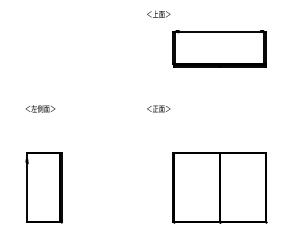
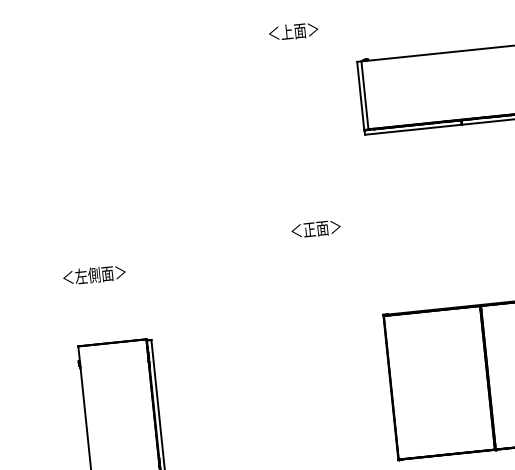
text: (158, 13) -> (292, 29), moved
text: (40, 108) -> (94, 274), moved
text: (158, 108) -> (315, 228), moved

